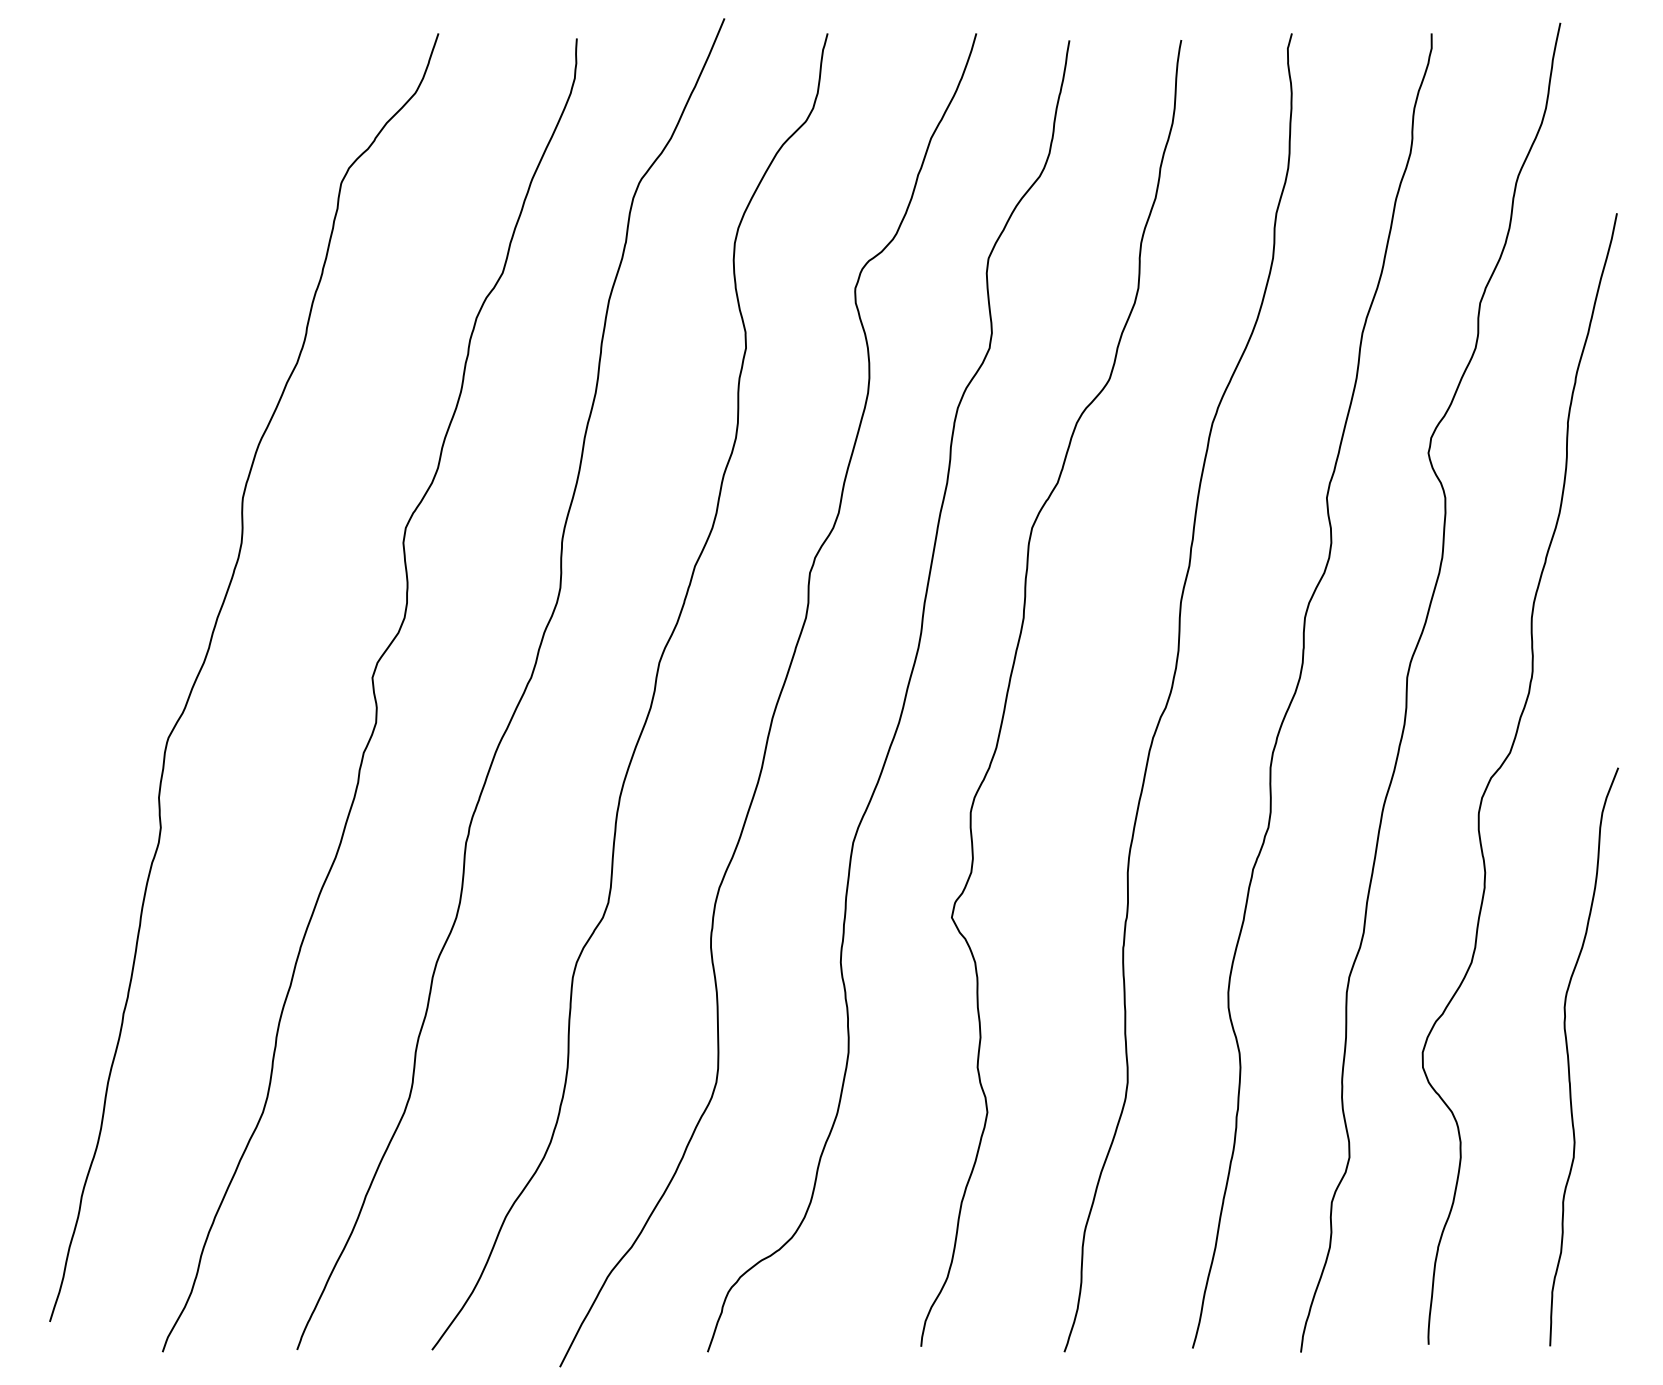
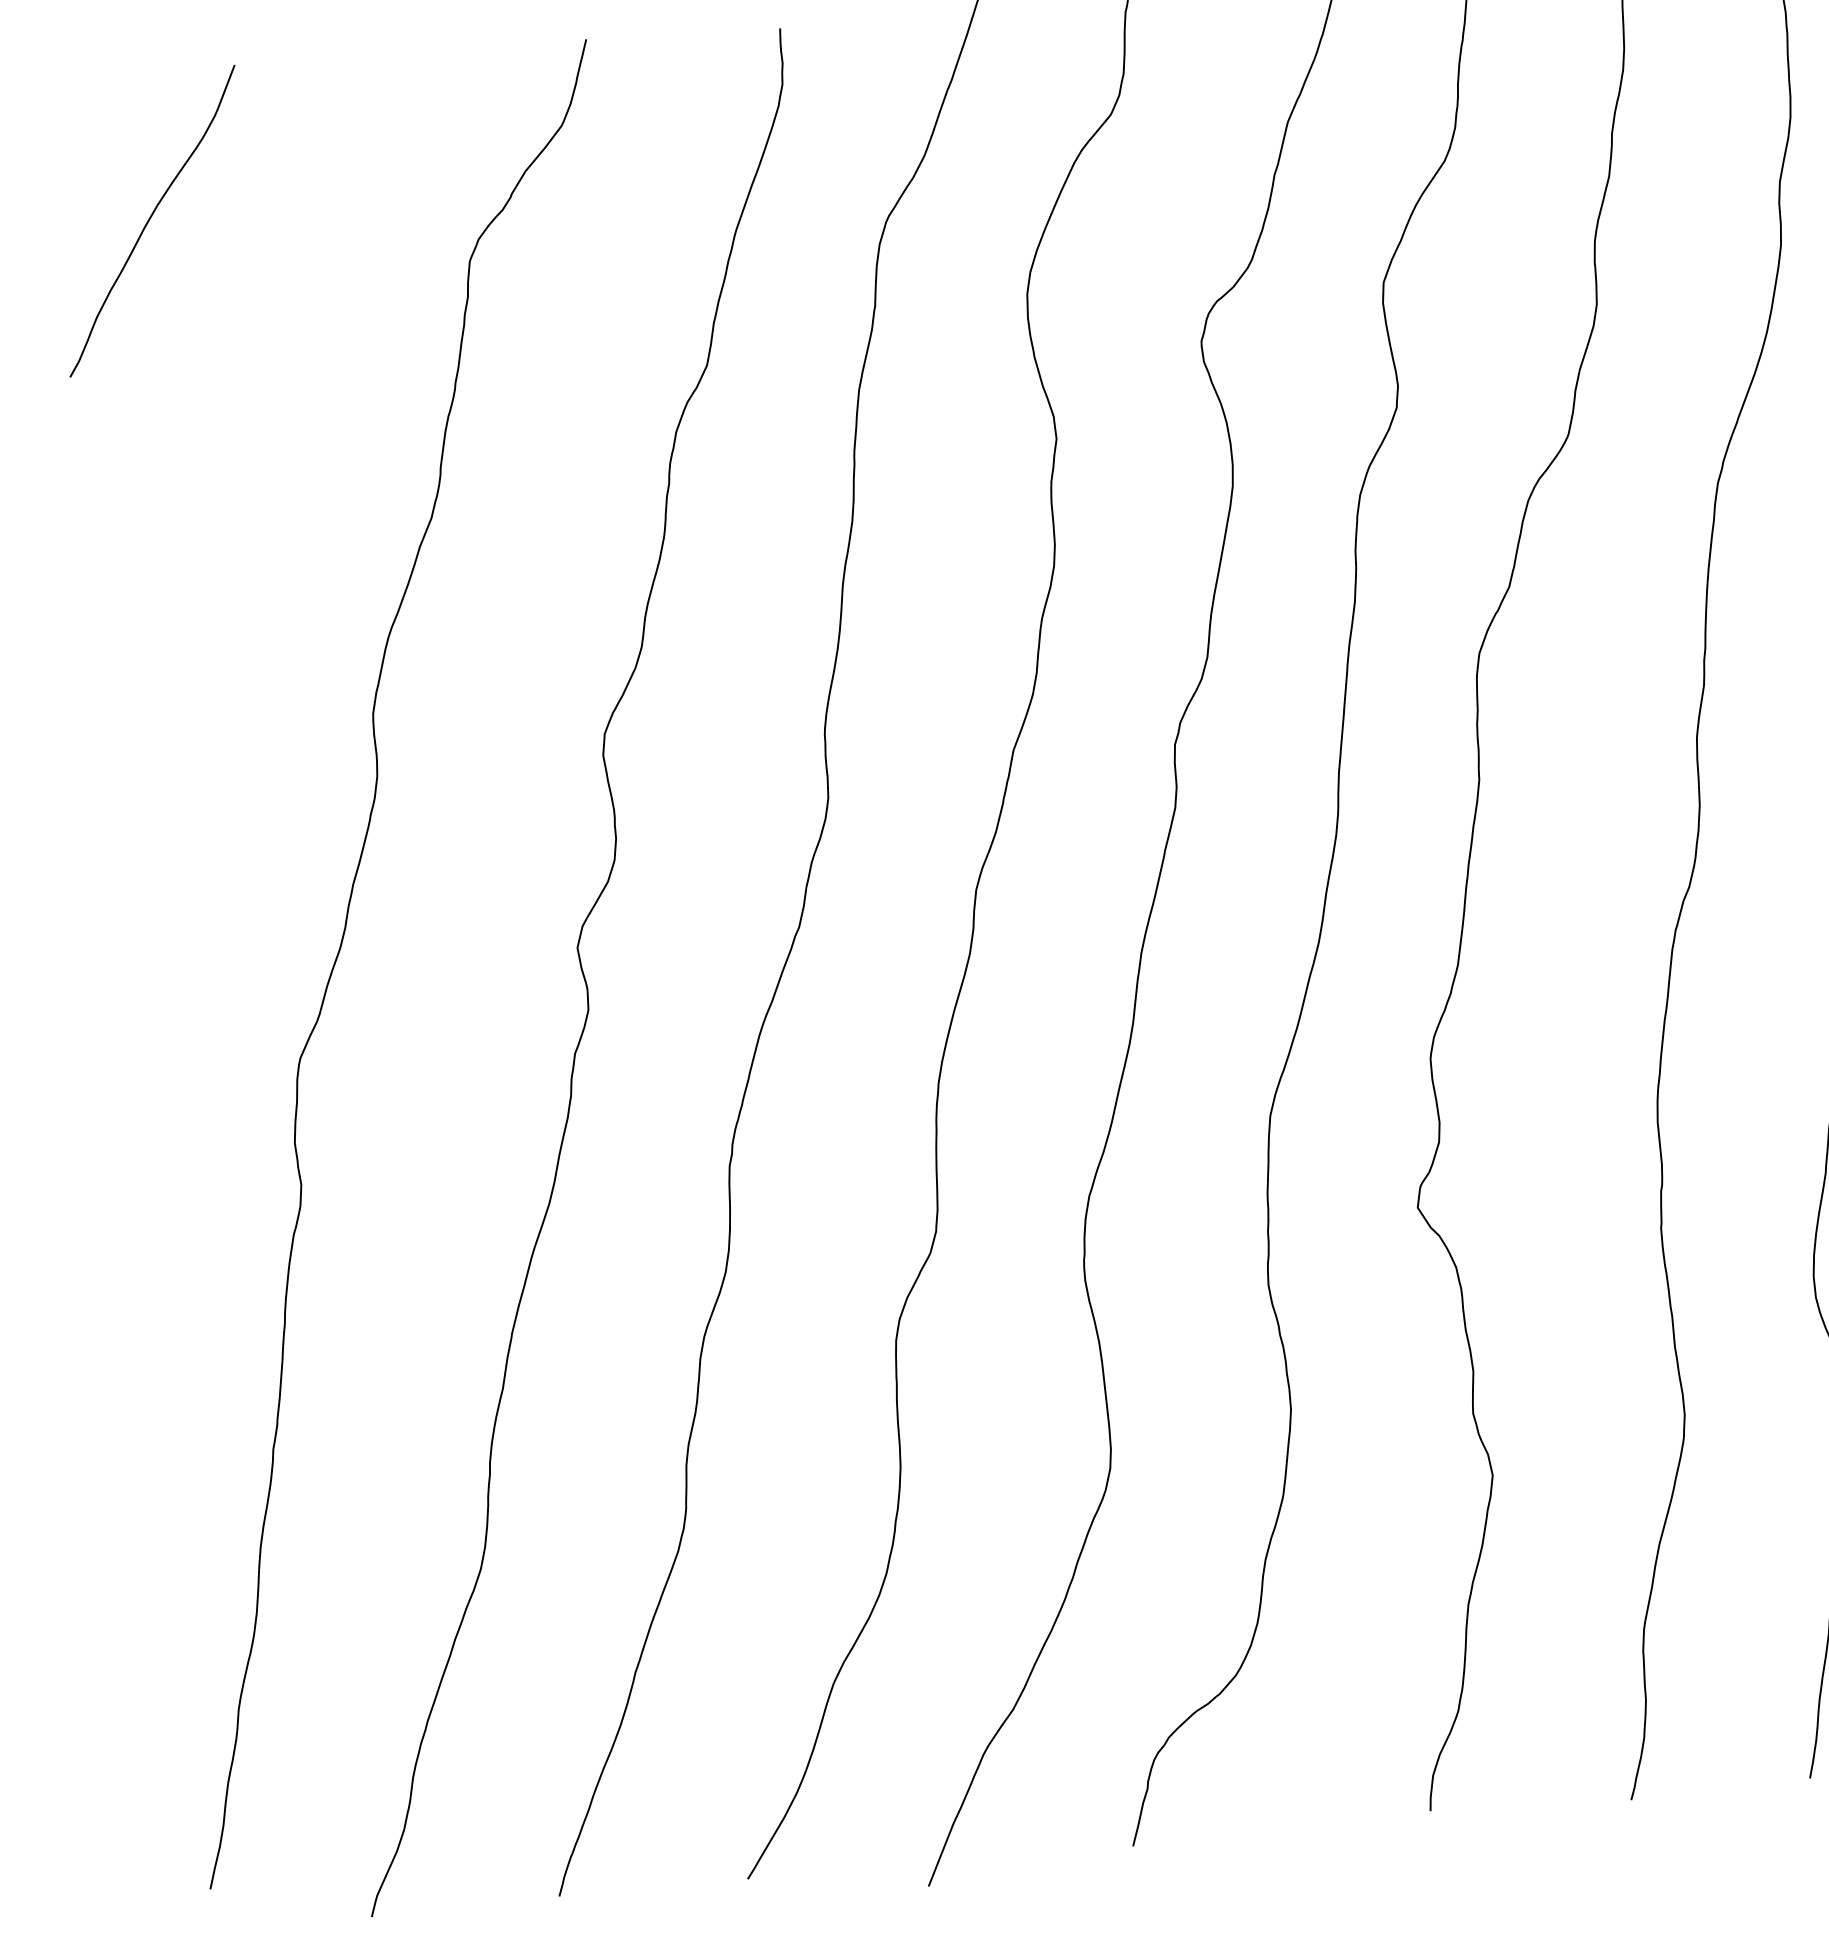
curve: (117, 132) -> (150, 219), added

